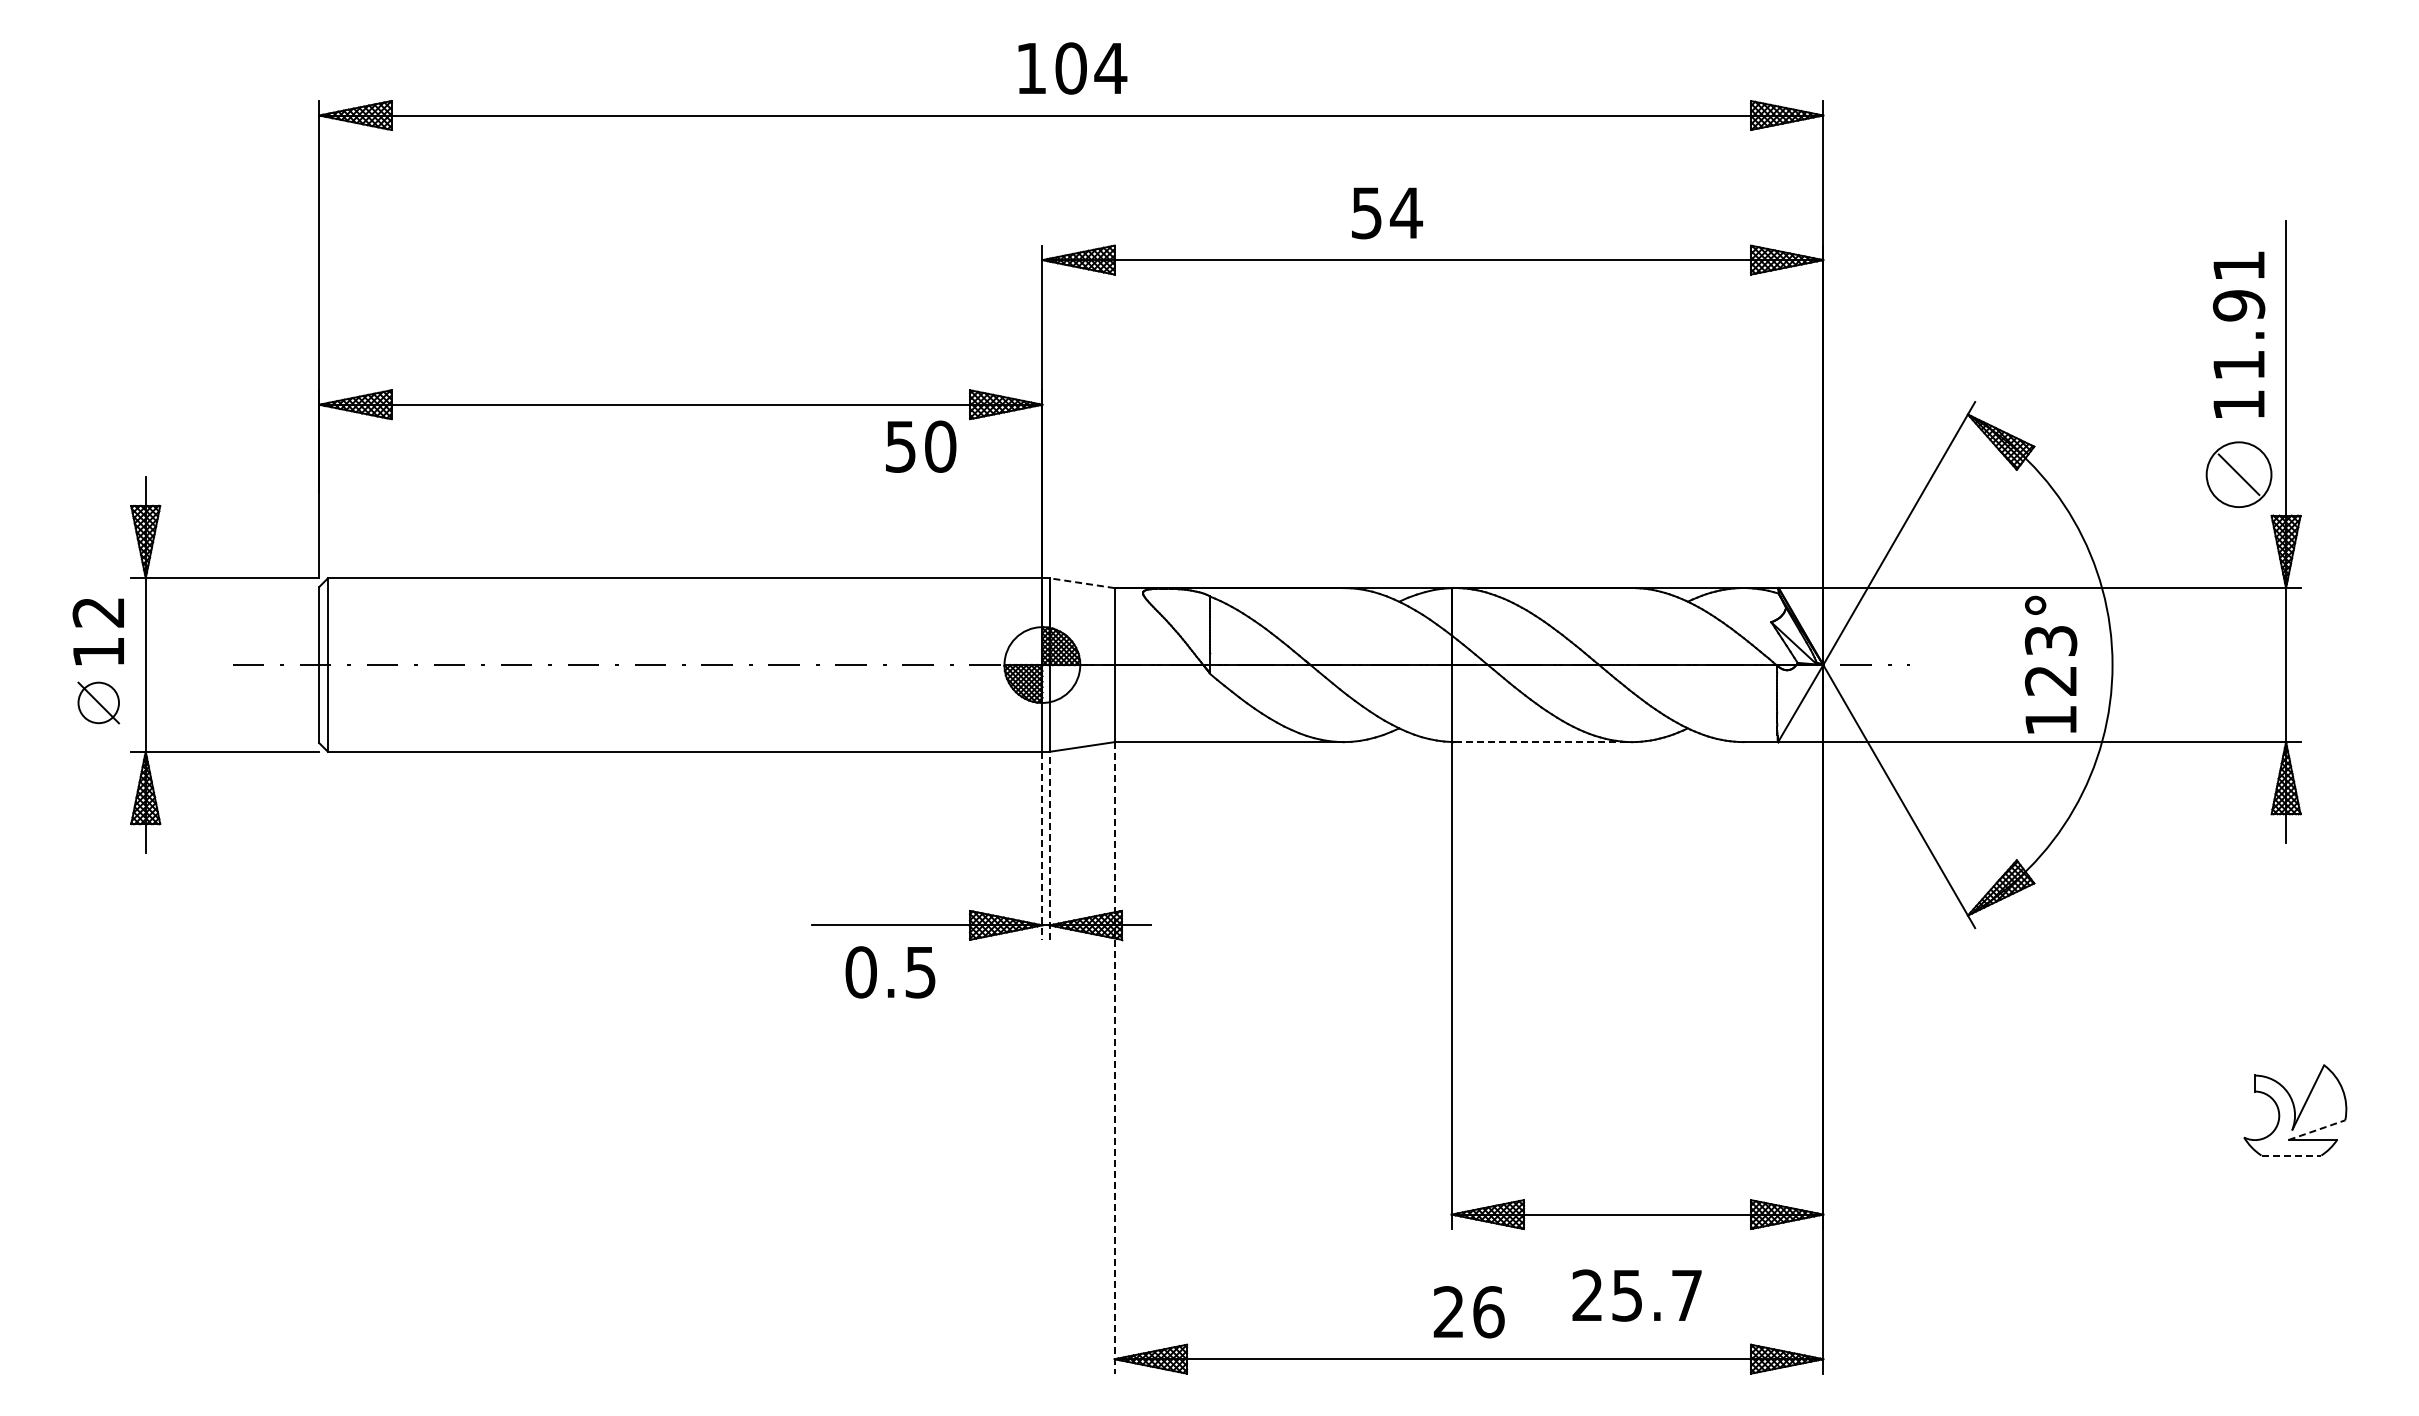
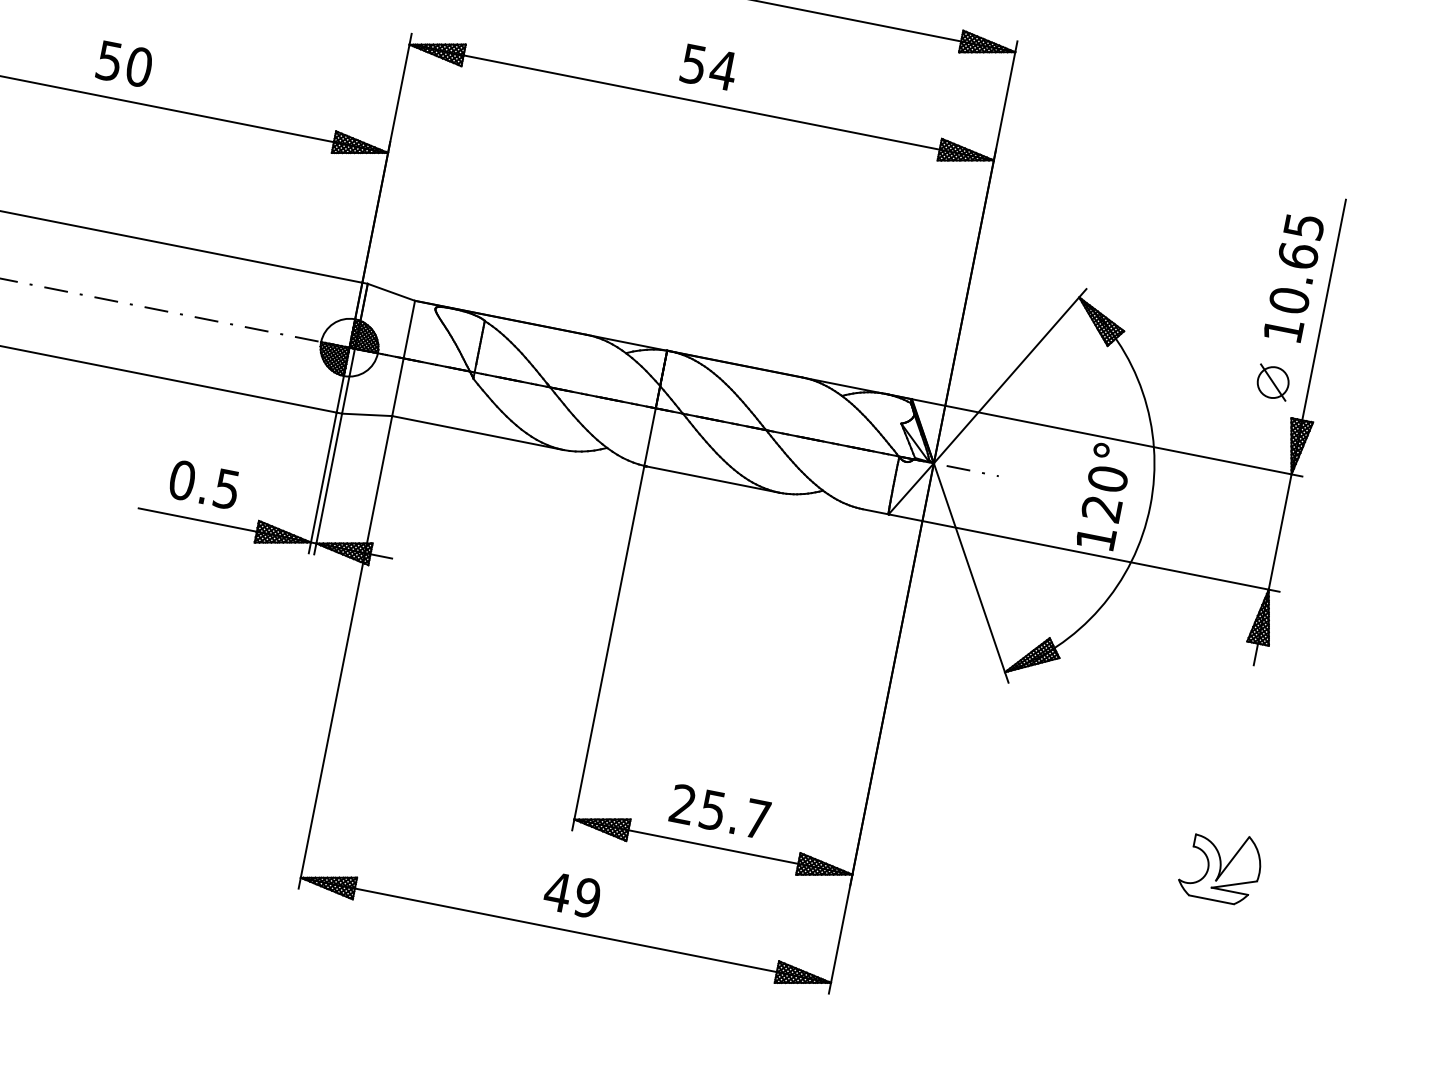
text: (1387, 213) -> (709, 67), moved
text: (2238, 315) -> (1296, 263), 11.91 -> 10.65
text: (921, 446) -> (125, 64), moved
circle: (2238, 474) -> (1272, 382), size x0.62
line: (1082, 583) -> (391, 292), dashed -> solid
text: (2051, 640) -> (1108, 478), 123° -> 120°
line: (1543, 742) -> (713, 479), dashed -> solid
line: (1042, 845) -> (322, 482), dashed -> solid
line: (1049, 845) -> (328, 483), dashed -> solid
text: (890, 972) -> (204, 484), moved
line: (1114, 1057) -> (345, 652), dashed -> solid
line: (2317, 1129) -> (1234, 884), dashed -> solid
line: (2291, 1155) -> (1211, 899), dashed -> solid
text: (1636, 1295) -> (719, 811), moved
text: (1468, 1312) -> (572, 895), 26 -> 49

